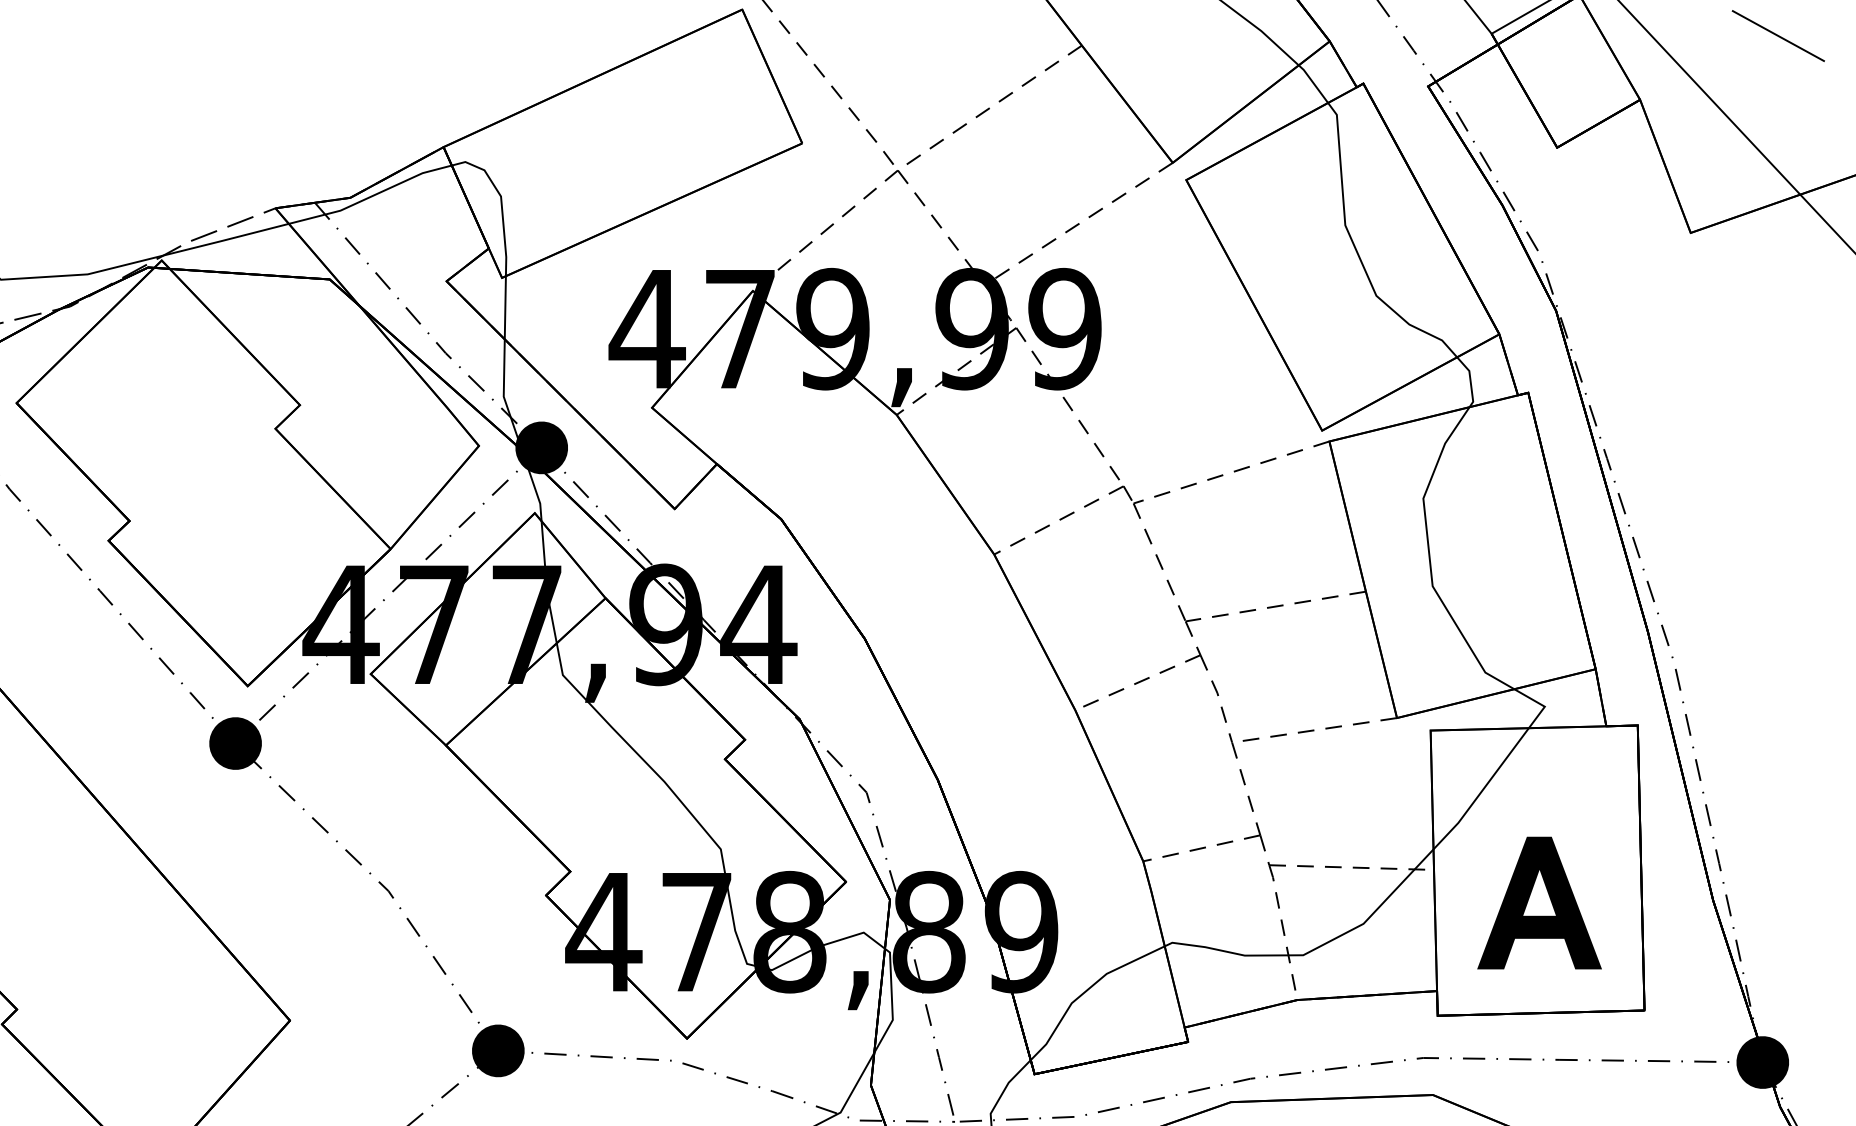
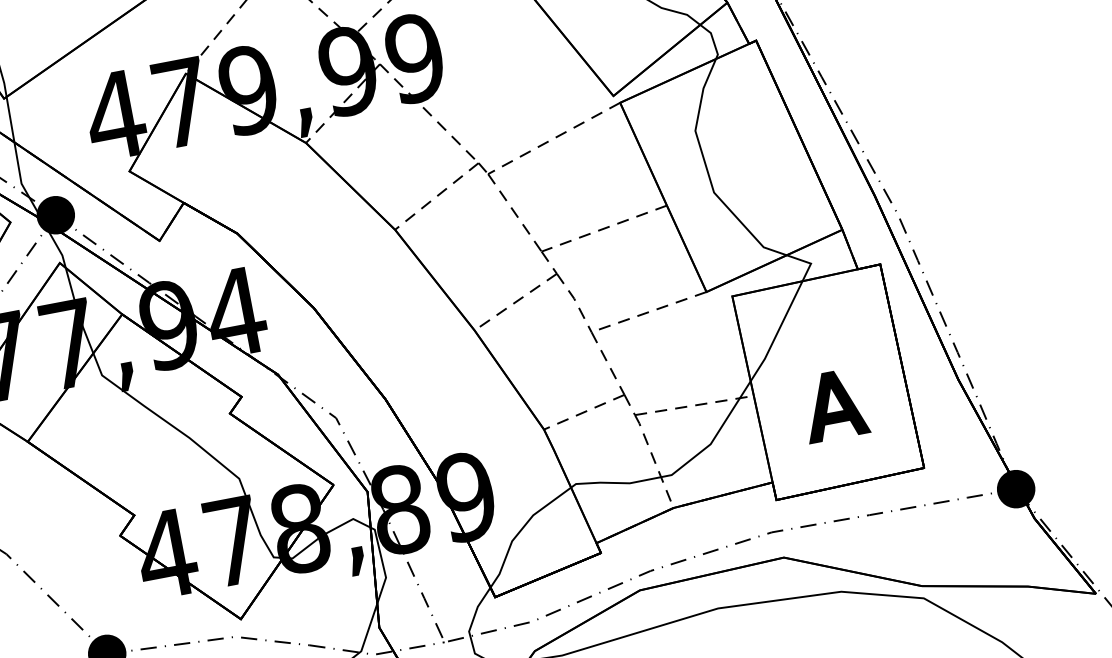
part: (1539, 902) -> (834, 404), size x0.7

